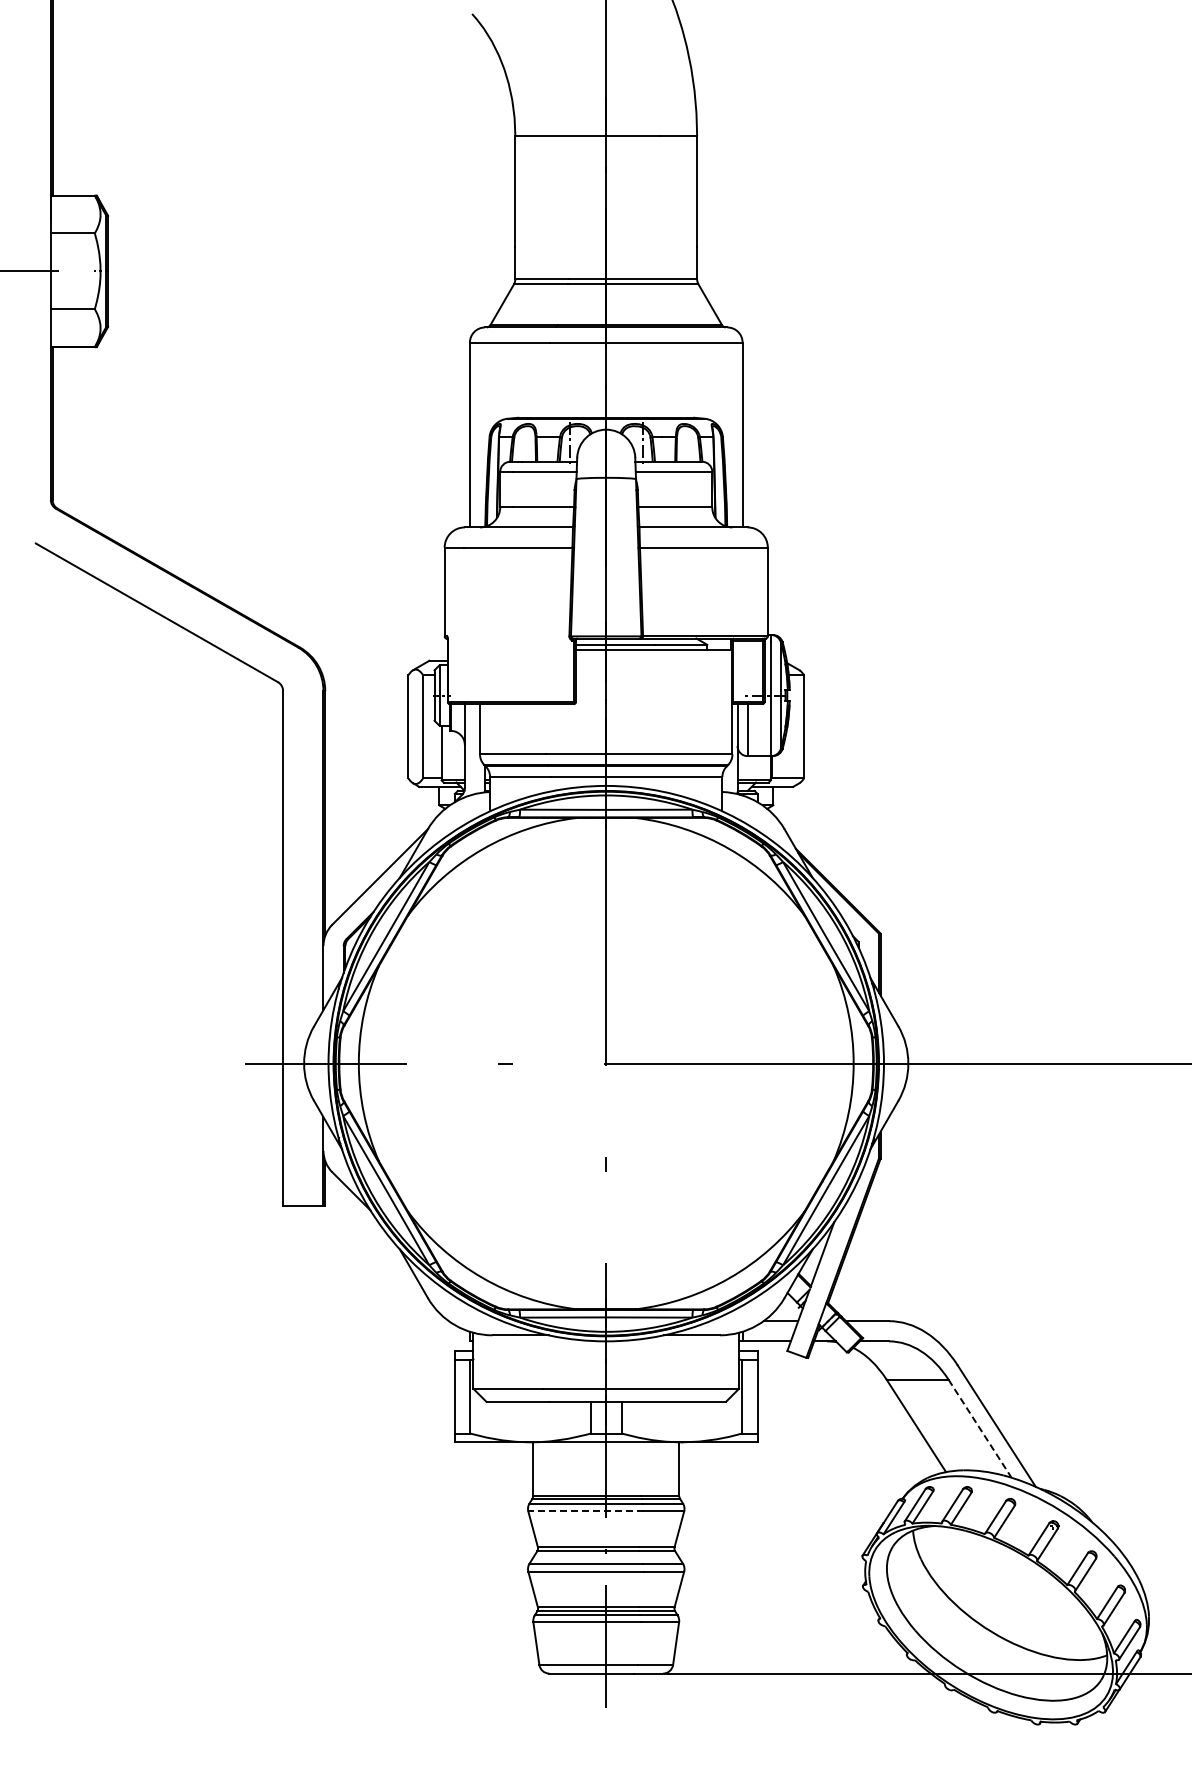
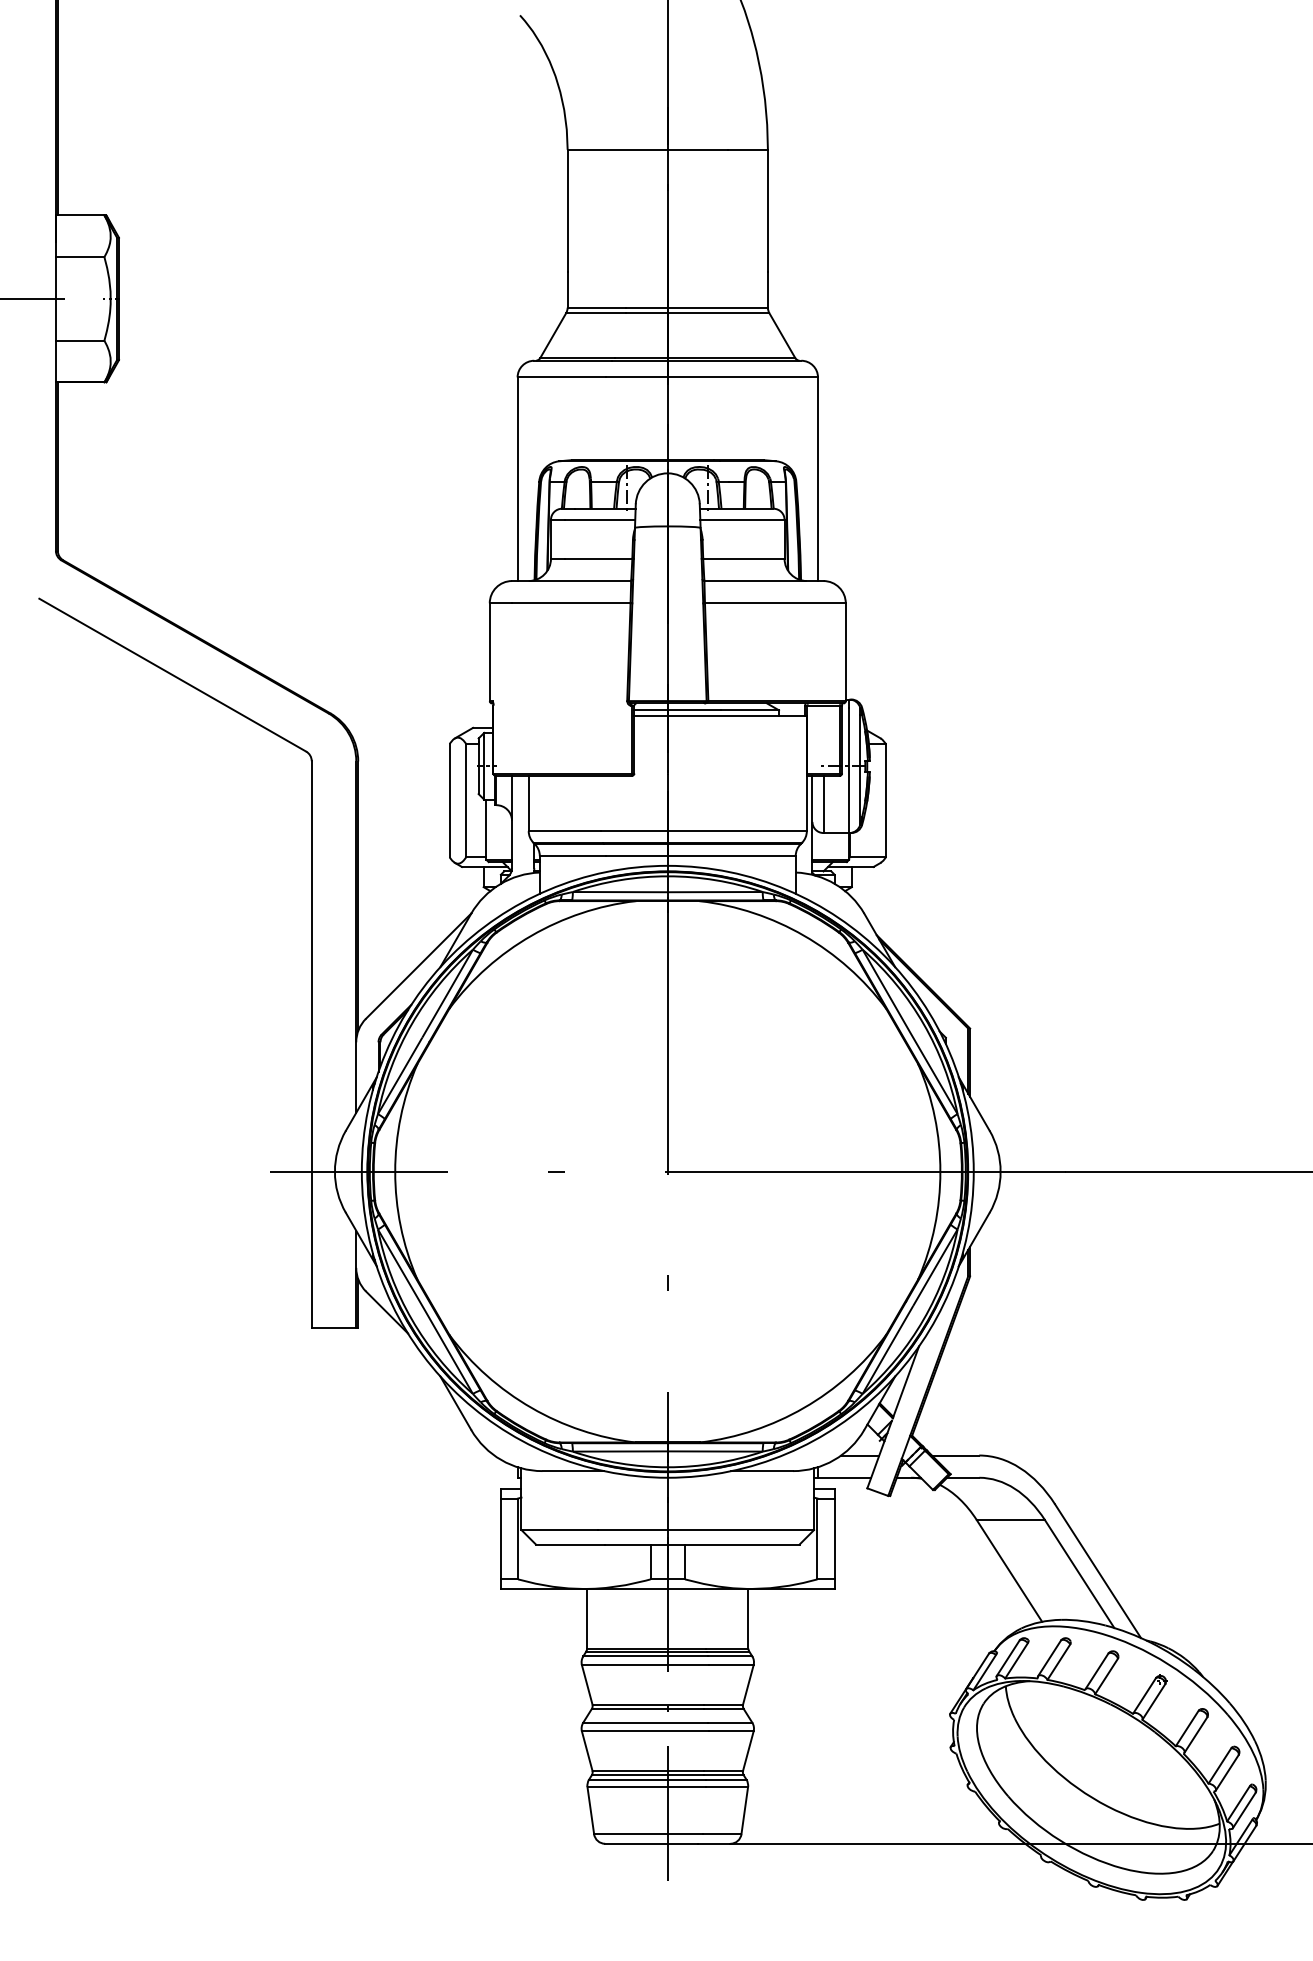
line: (980, 1429) -> (1080, 1574), dashed -> solid
line: (585, 1511) -> (644, 1665), dashed -> solid

